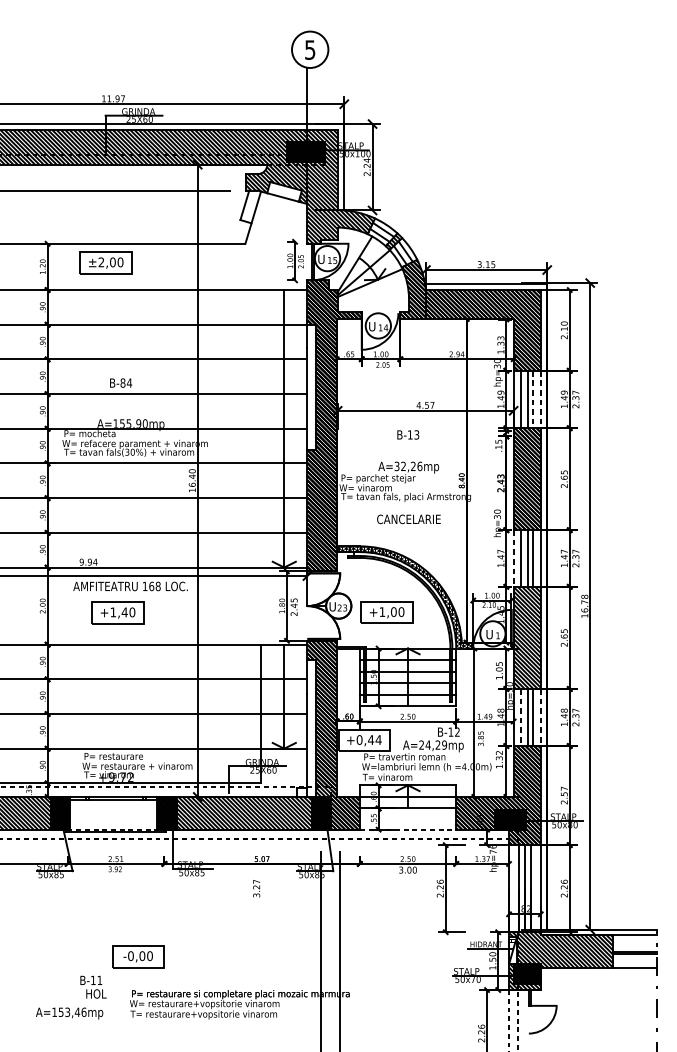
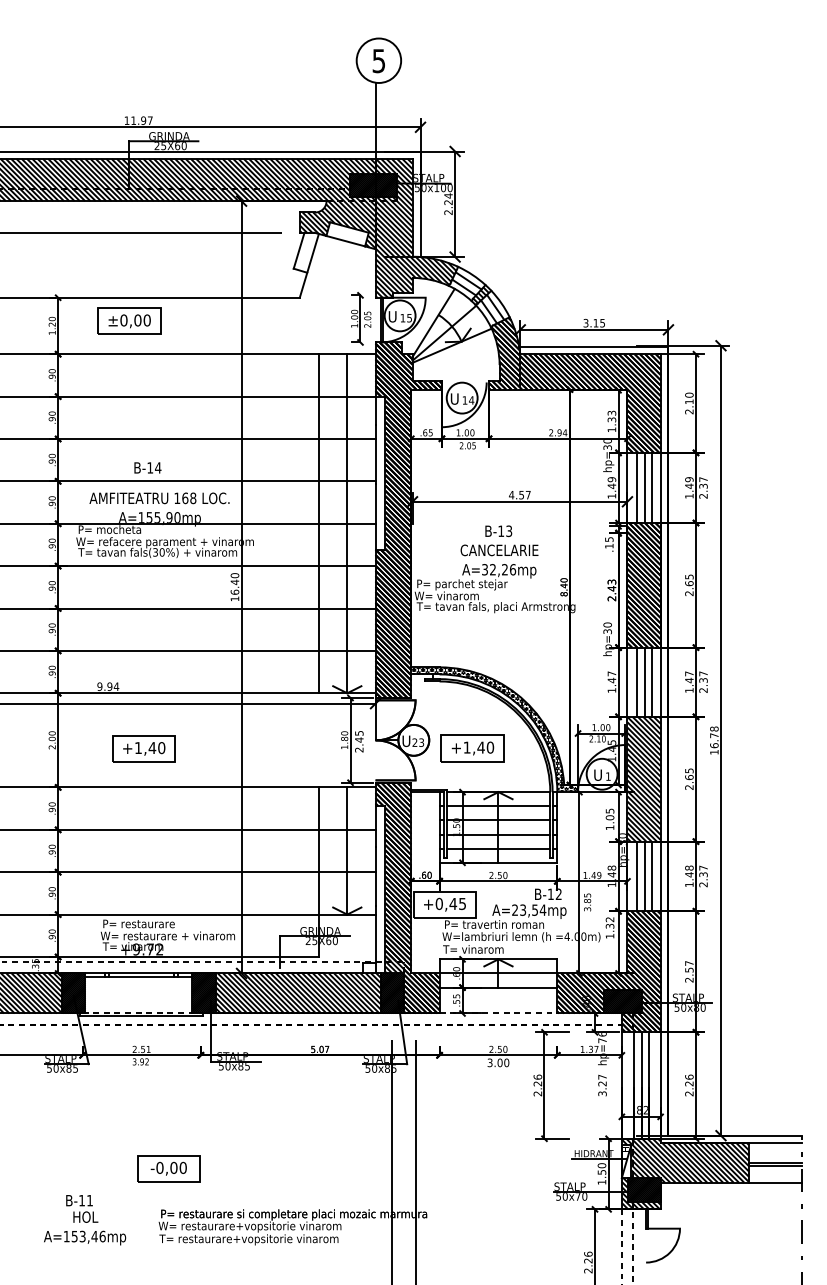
text: (101, 262) -> (123, 320), ±2,00 -> ±0,00
text: (123, 382) -> (150, 467), B-84 -> B-14
line: (533, 399) -> (651, 488), dashed -> solid
line: (540, 399) -> (660, 488), dashed -> solid
line: (261, 428) -> (319, 523), added
text: (408, 519) -> (499, 550), moved
line: (513, 558) -> (627, 682), dashed -> solid
text: (130, 586) -> (159, 498), moved
text: (393, 611) -> (480, 747), +1,00 -> +1,40
line: (521, 717) -> (636, 876), dashed -> solid
line: (540, 717) -> (660, 876), dashed -> solid
text: (378, 740) -> (462, 904), +0,44 -> +0,45
text: (435, 744) -> (532, 909), A=24,29mp -> A=23,54mp
text: (256, 888) -> (602, 1085), moved
text: (93, 986) -> (82, 1208), moved

